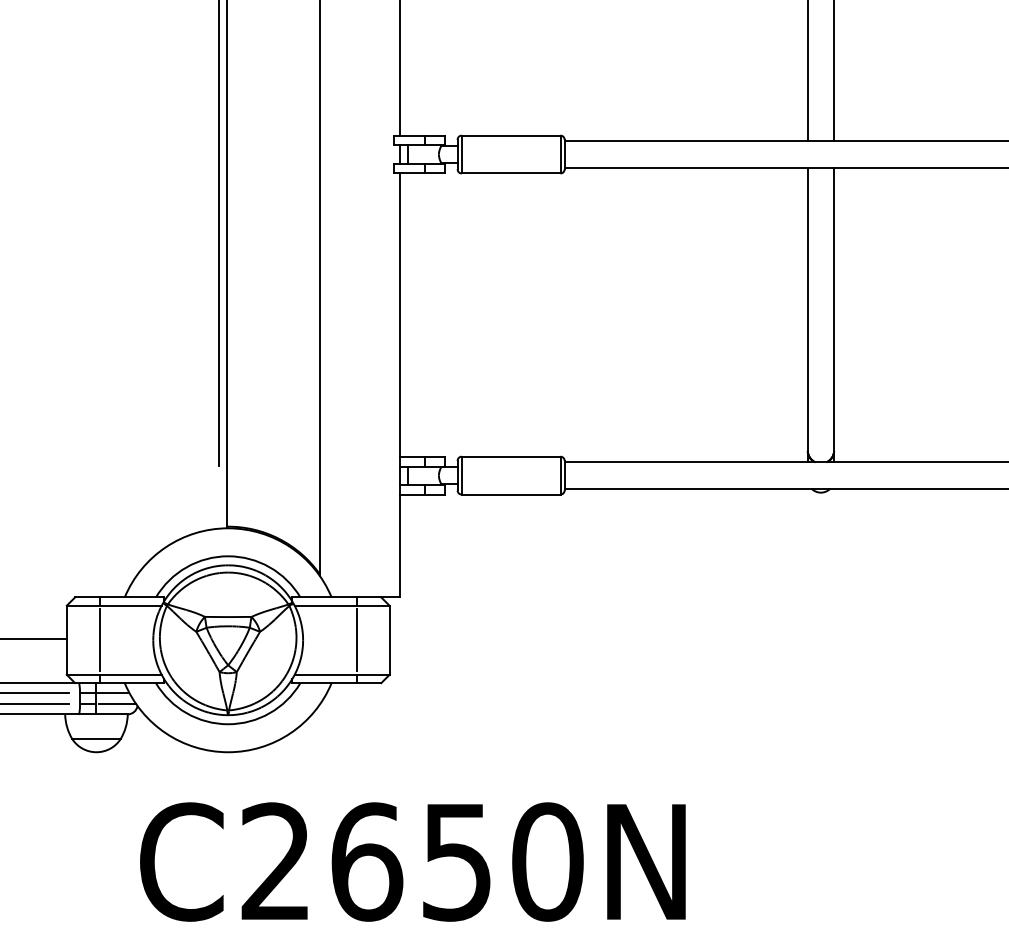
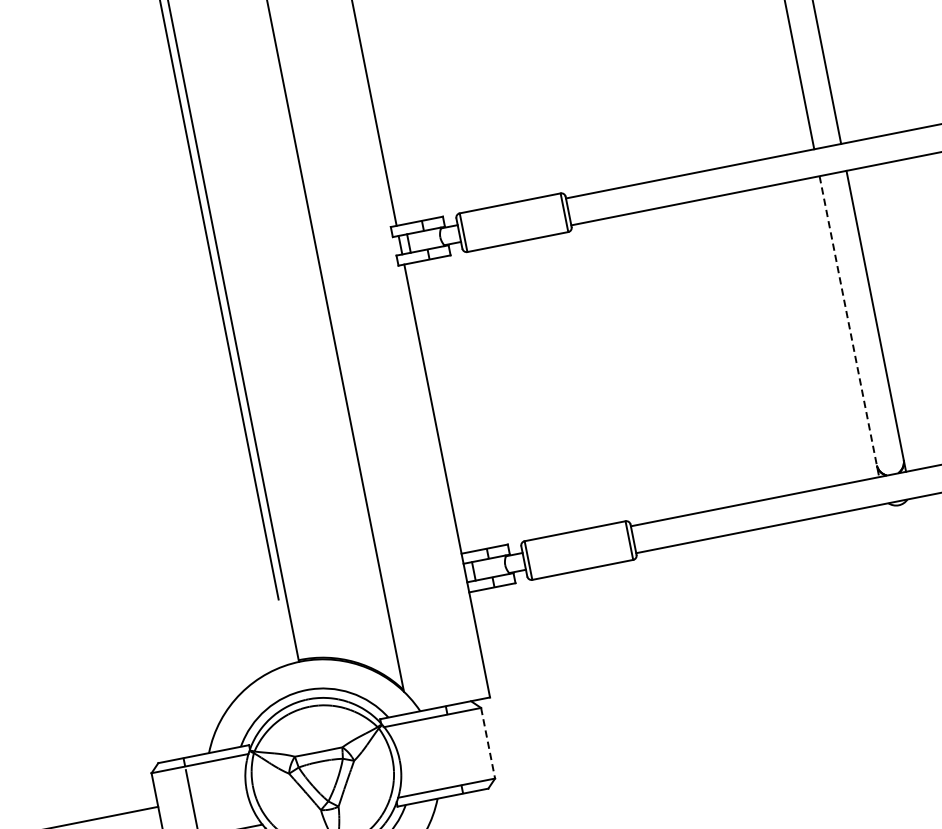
line: (807, 315) -> (849, 327), solid -> dashed
line: (356, 640) -> (454, 750), removed
line: (389, 640) -> (488, 743), solid -> dashed

